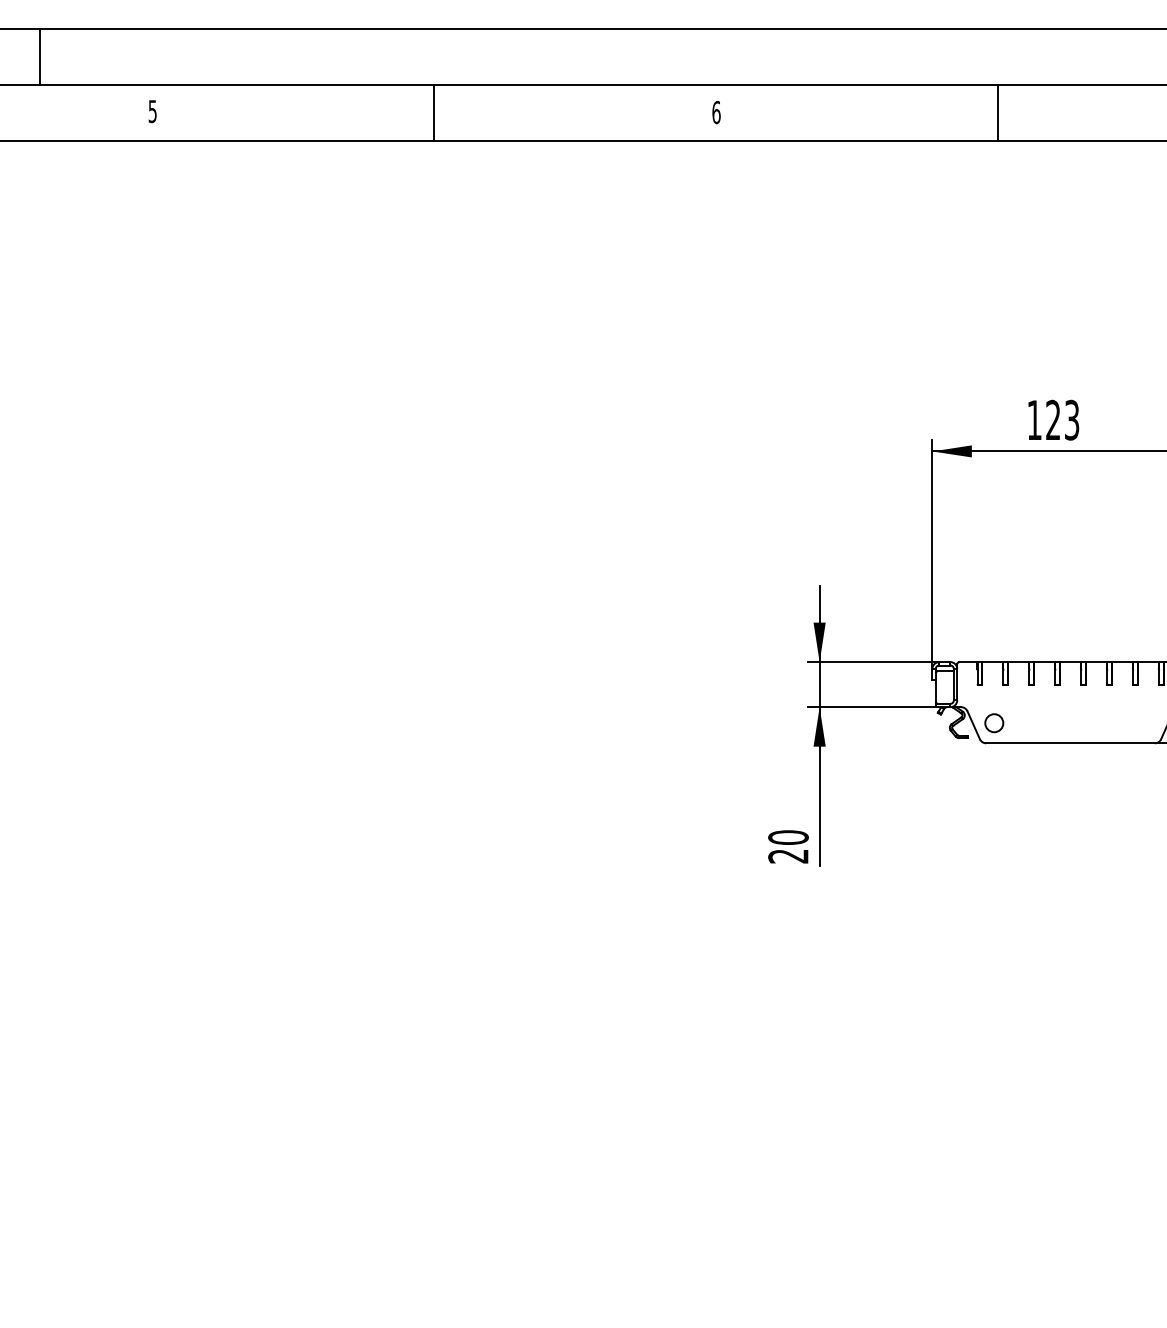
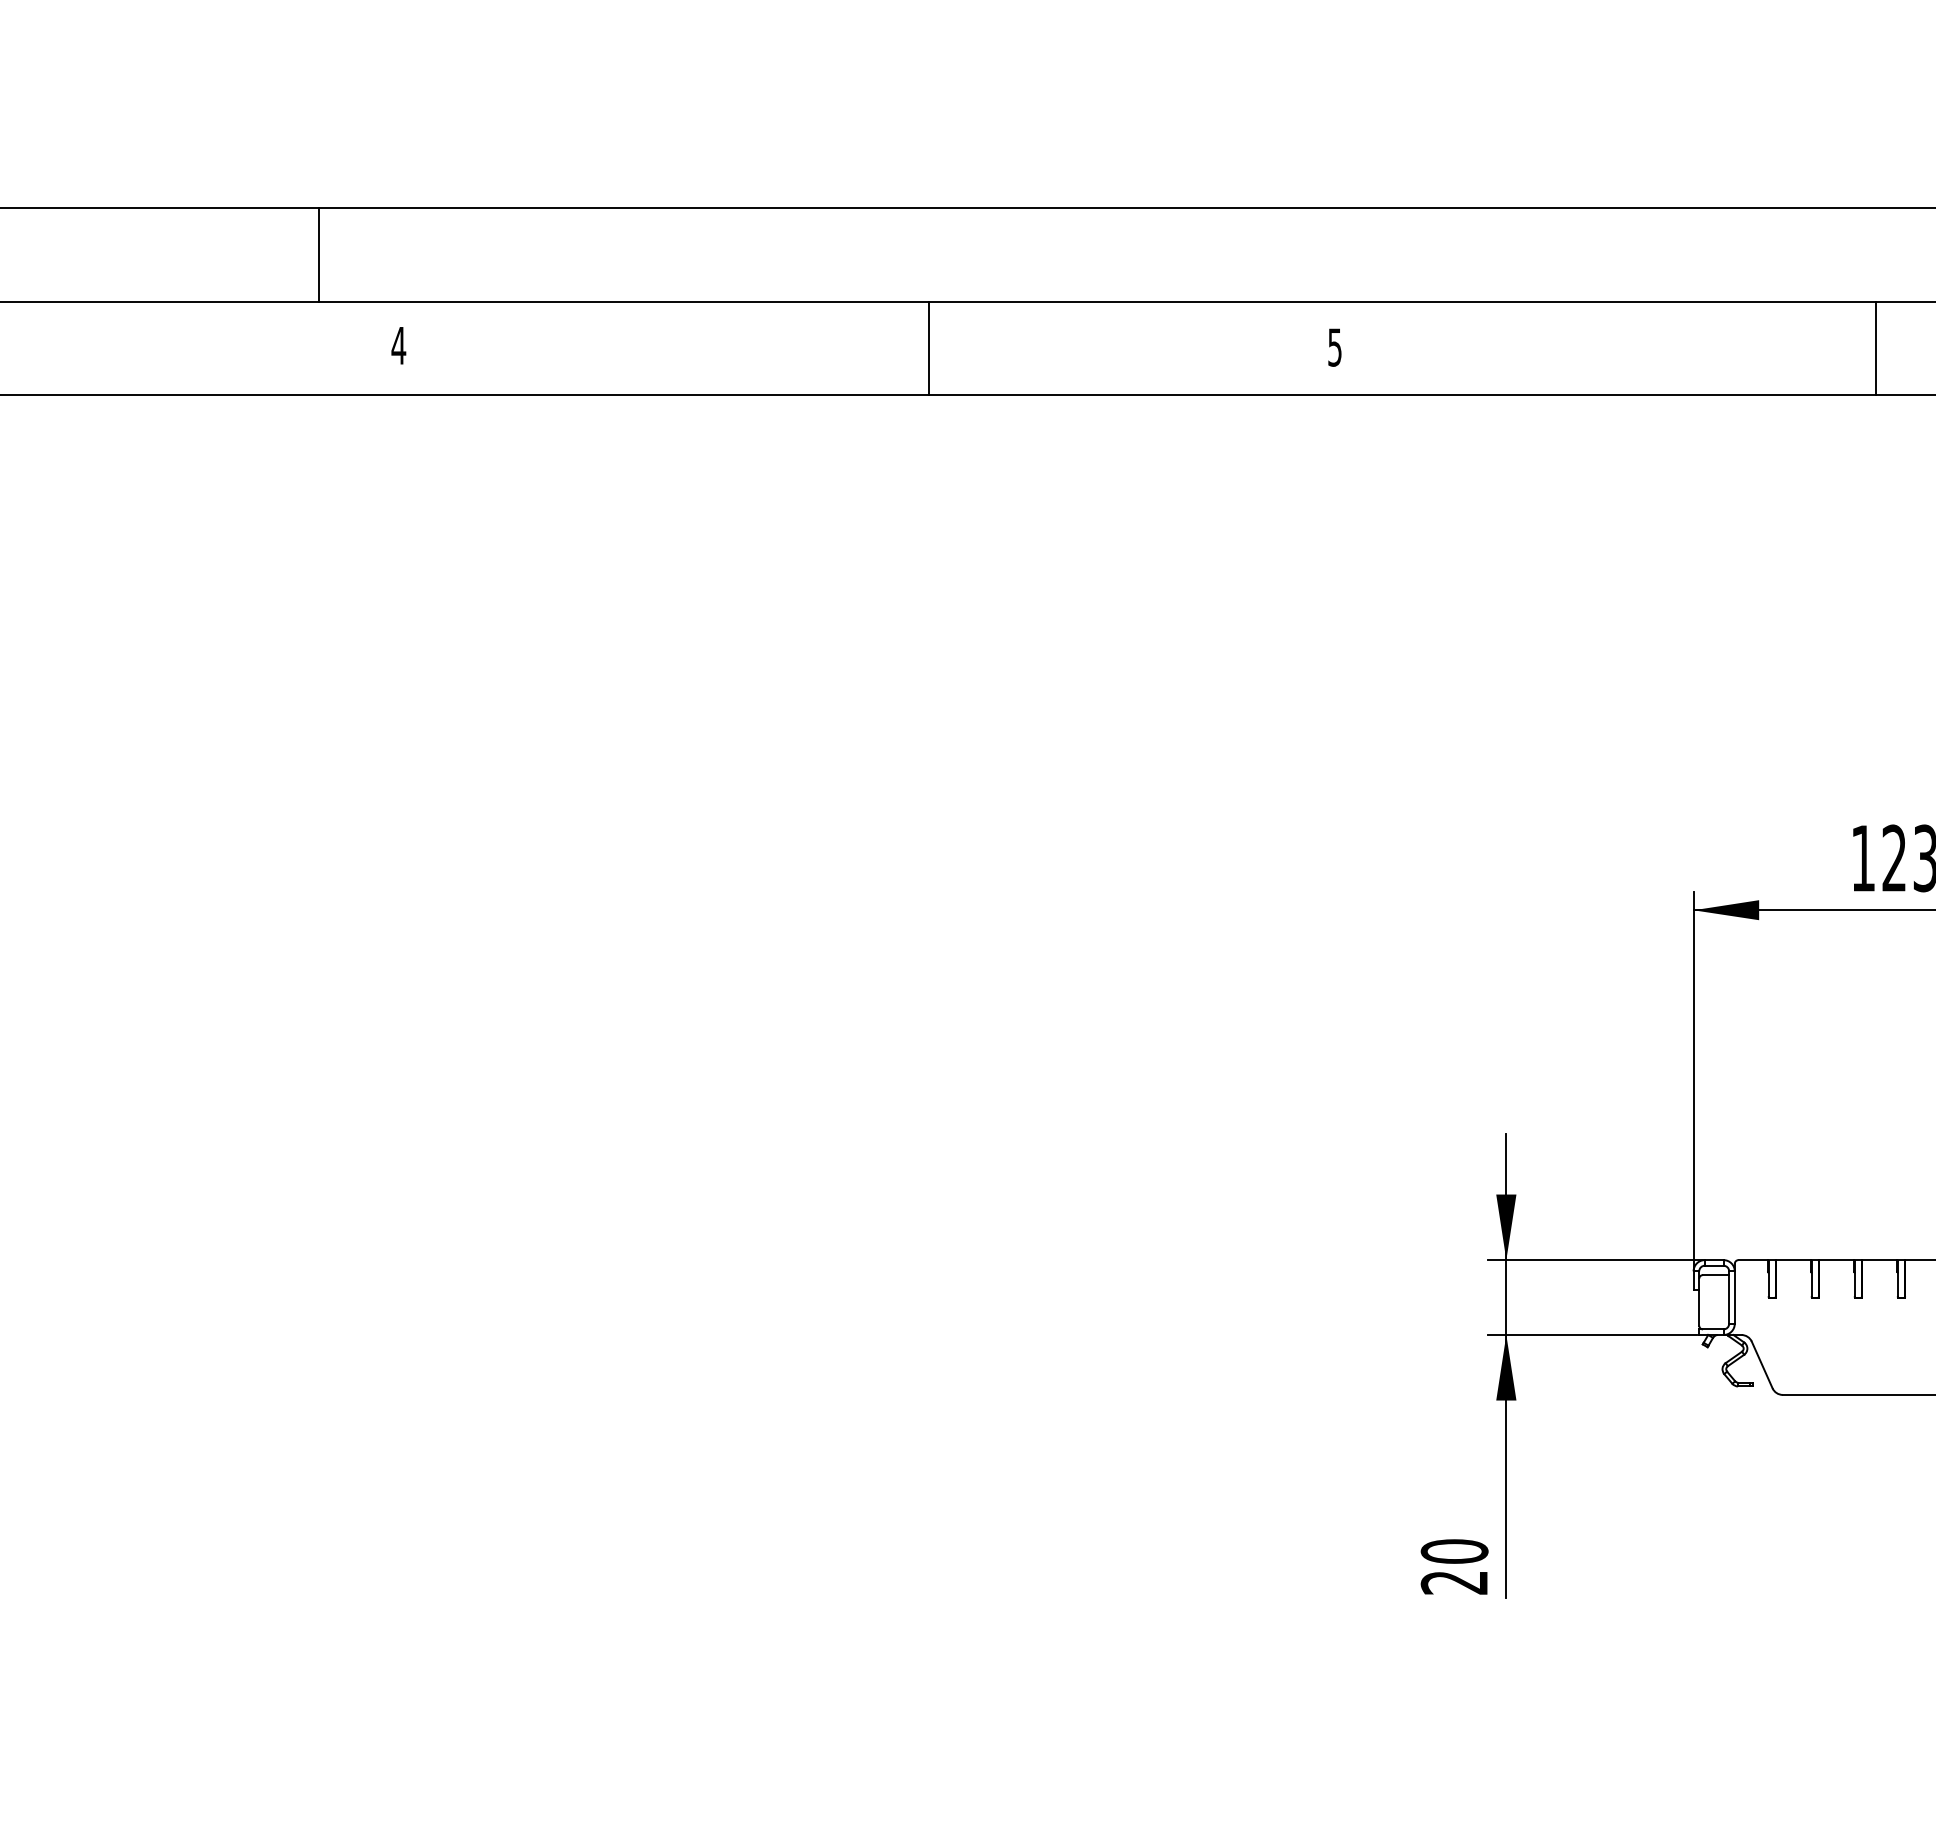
line: (39, 56) -> (318, 254), moved
text: (152, 111) -> (398, 345), 5 -> 4
line: (434, 112) -> (929, 347), moved
text: (716, 112) -> (1335, 347), 6 -> 5
line: (998, 112) -> (1876, 347), moved
circle: (994, 723) -> (1796, 1362), removed

